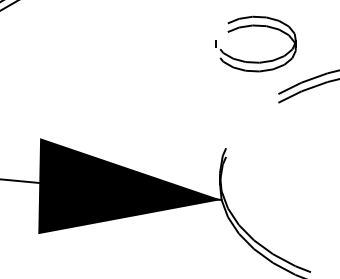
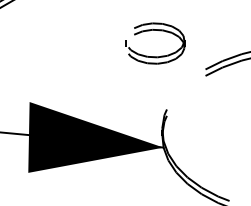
part: (262, 27) -> (159, 31), moved

